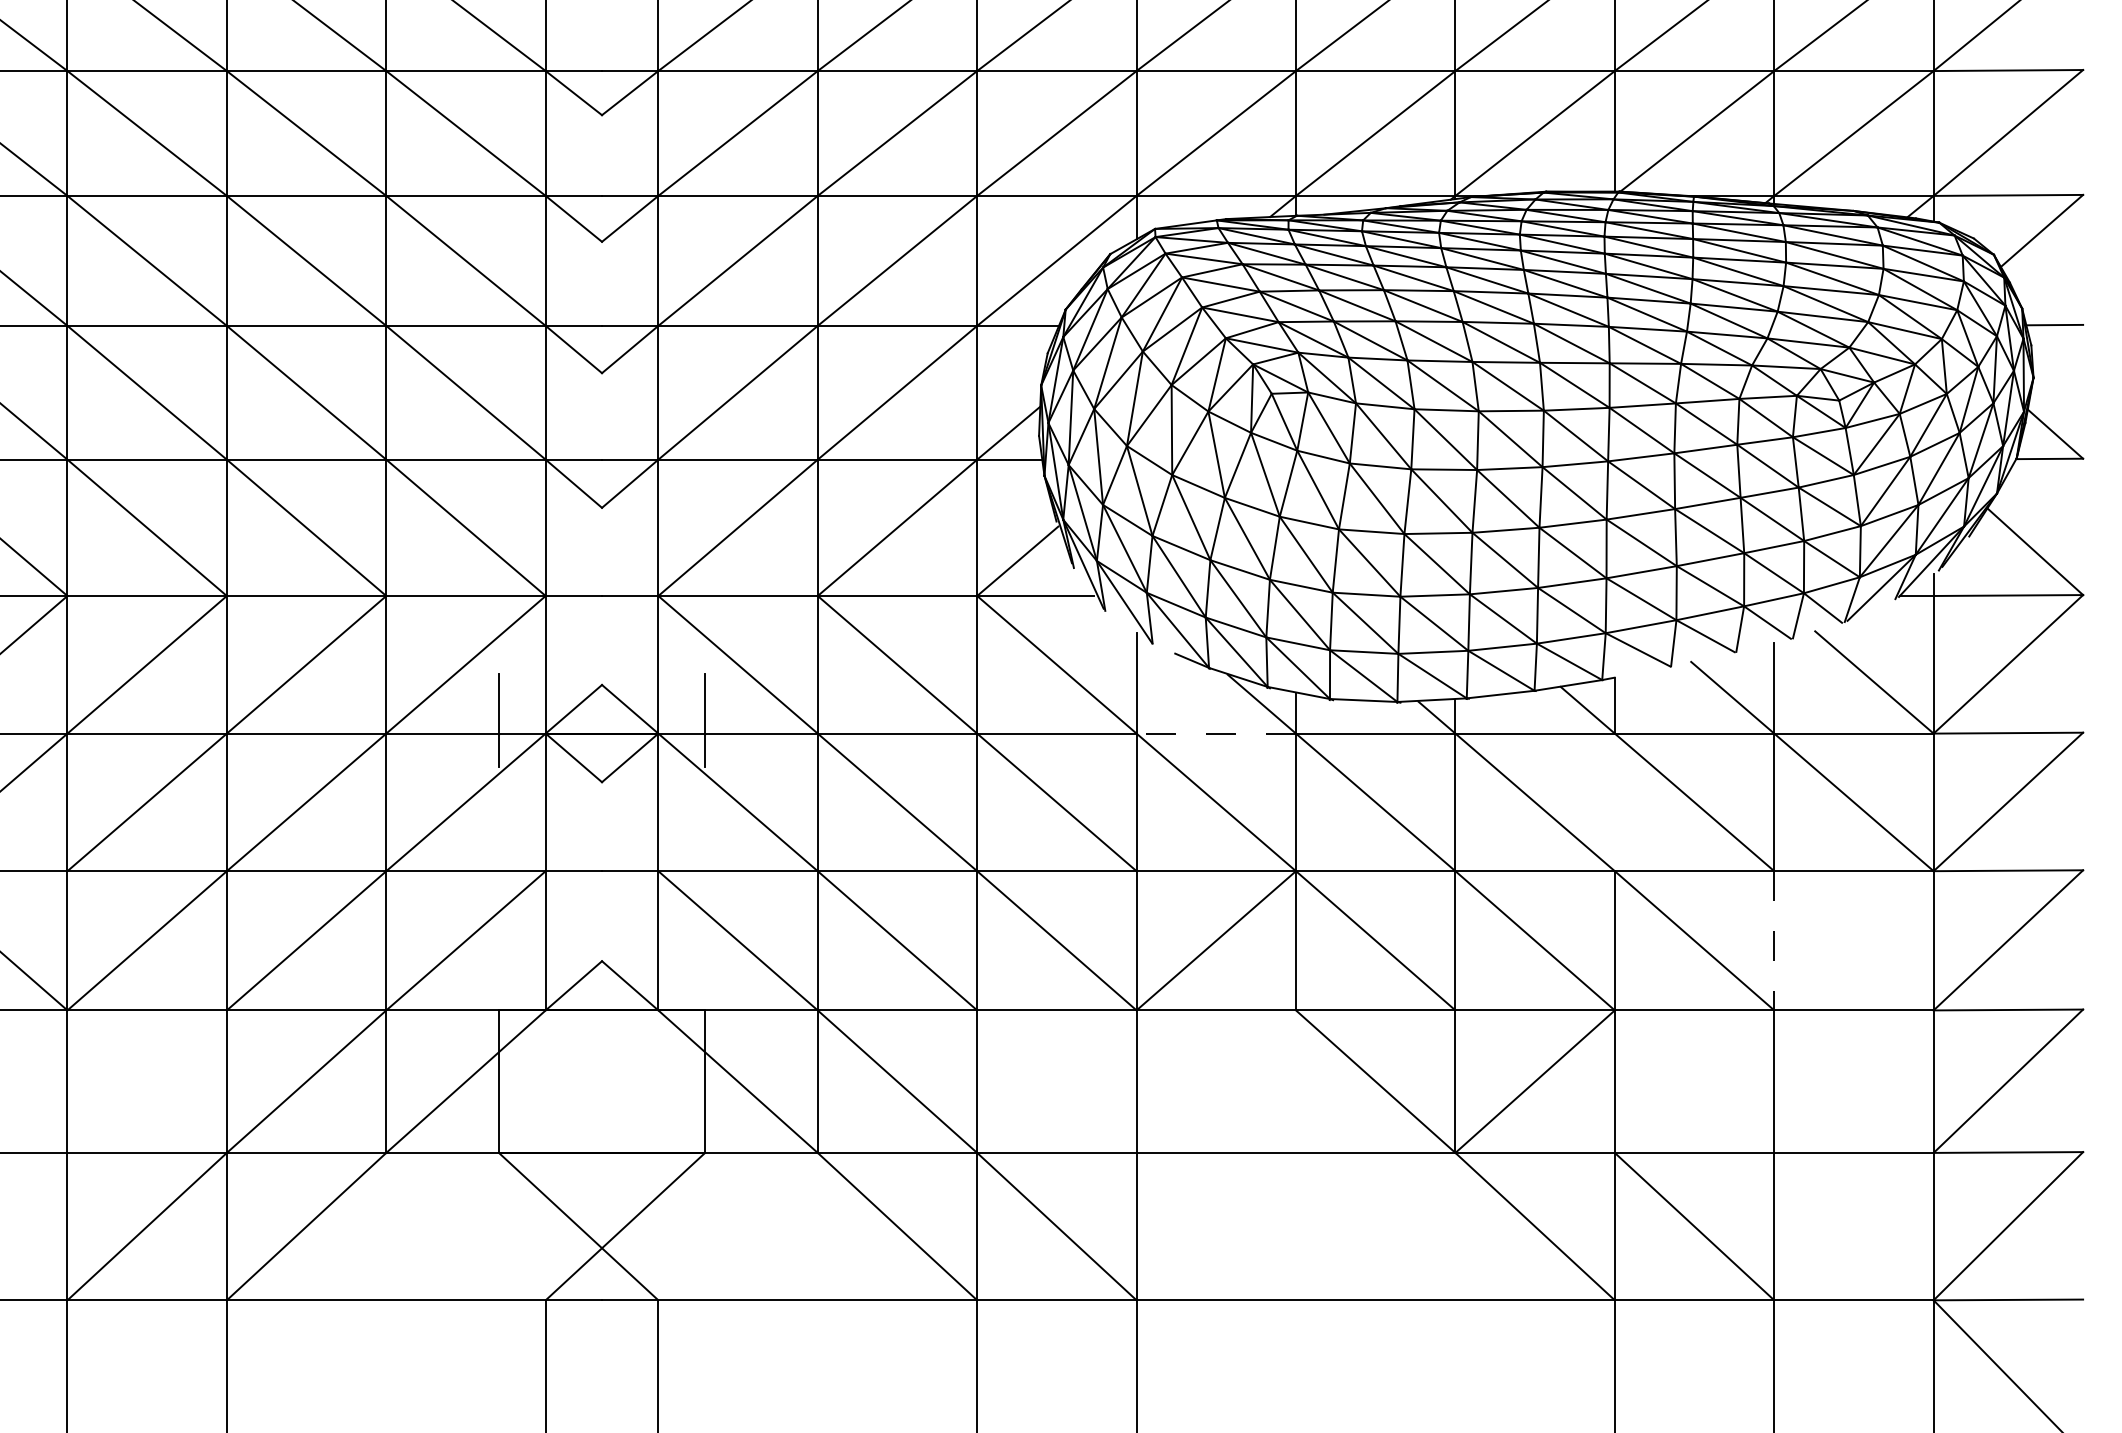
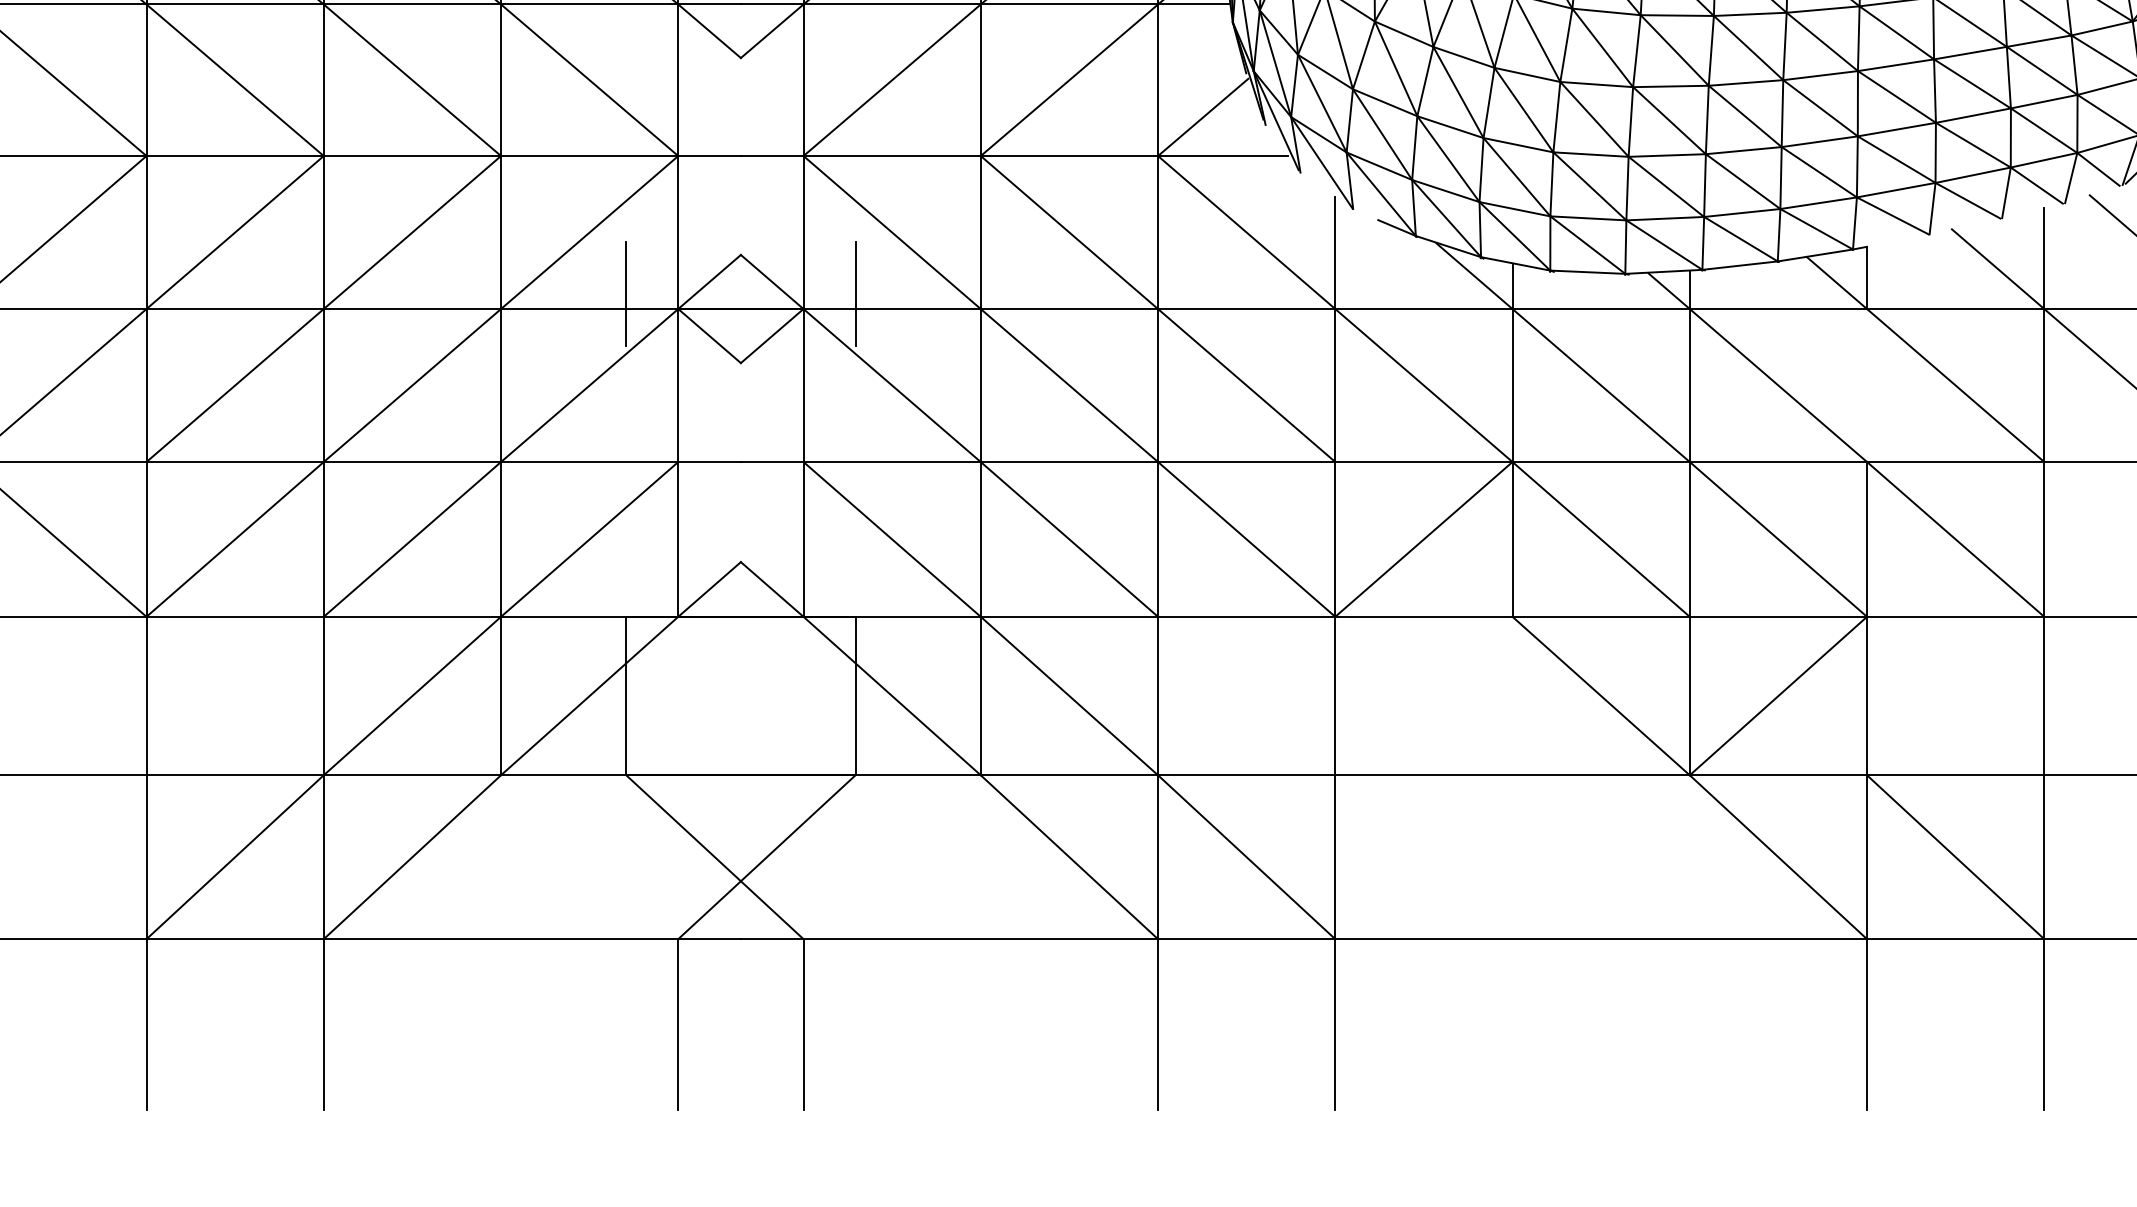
line: (1216, 733) -> (1424, 308), dashed -> solid
line: (1774, 940) -> (2044, 539), dashed -> solid

